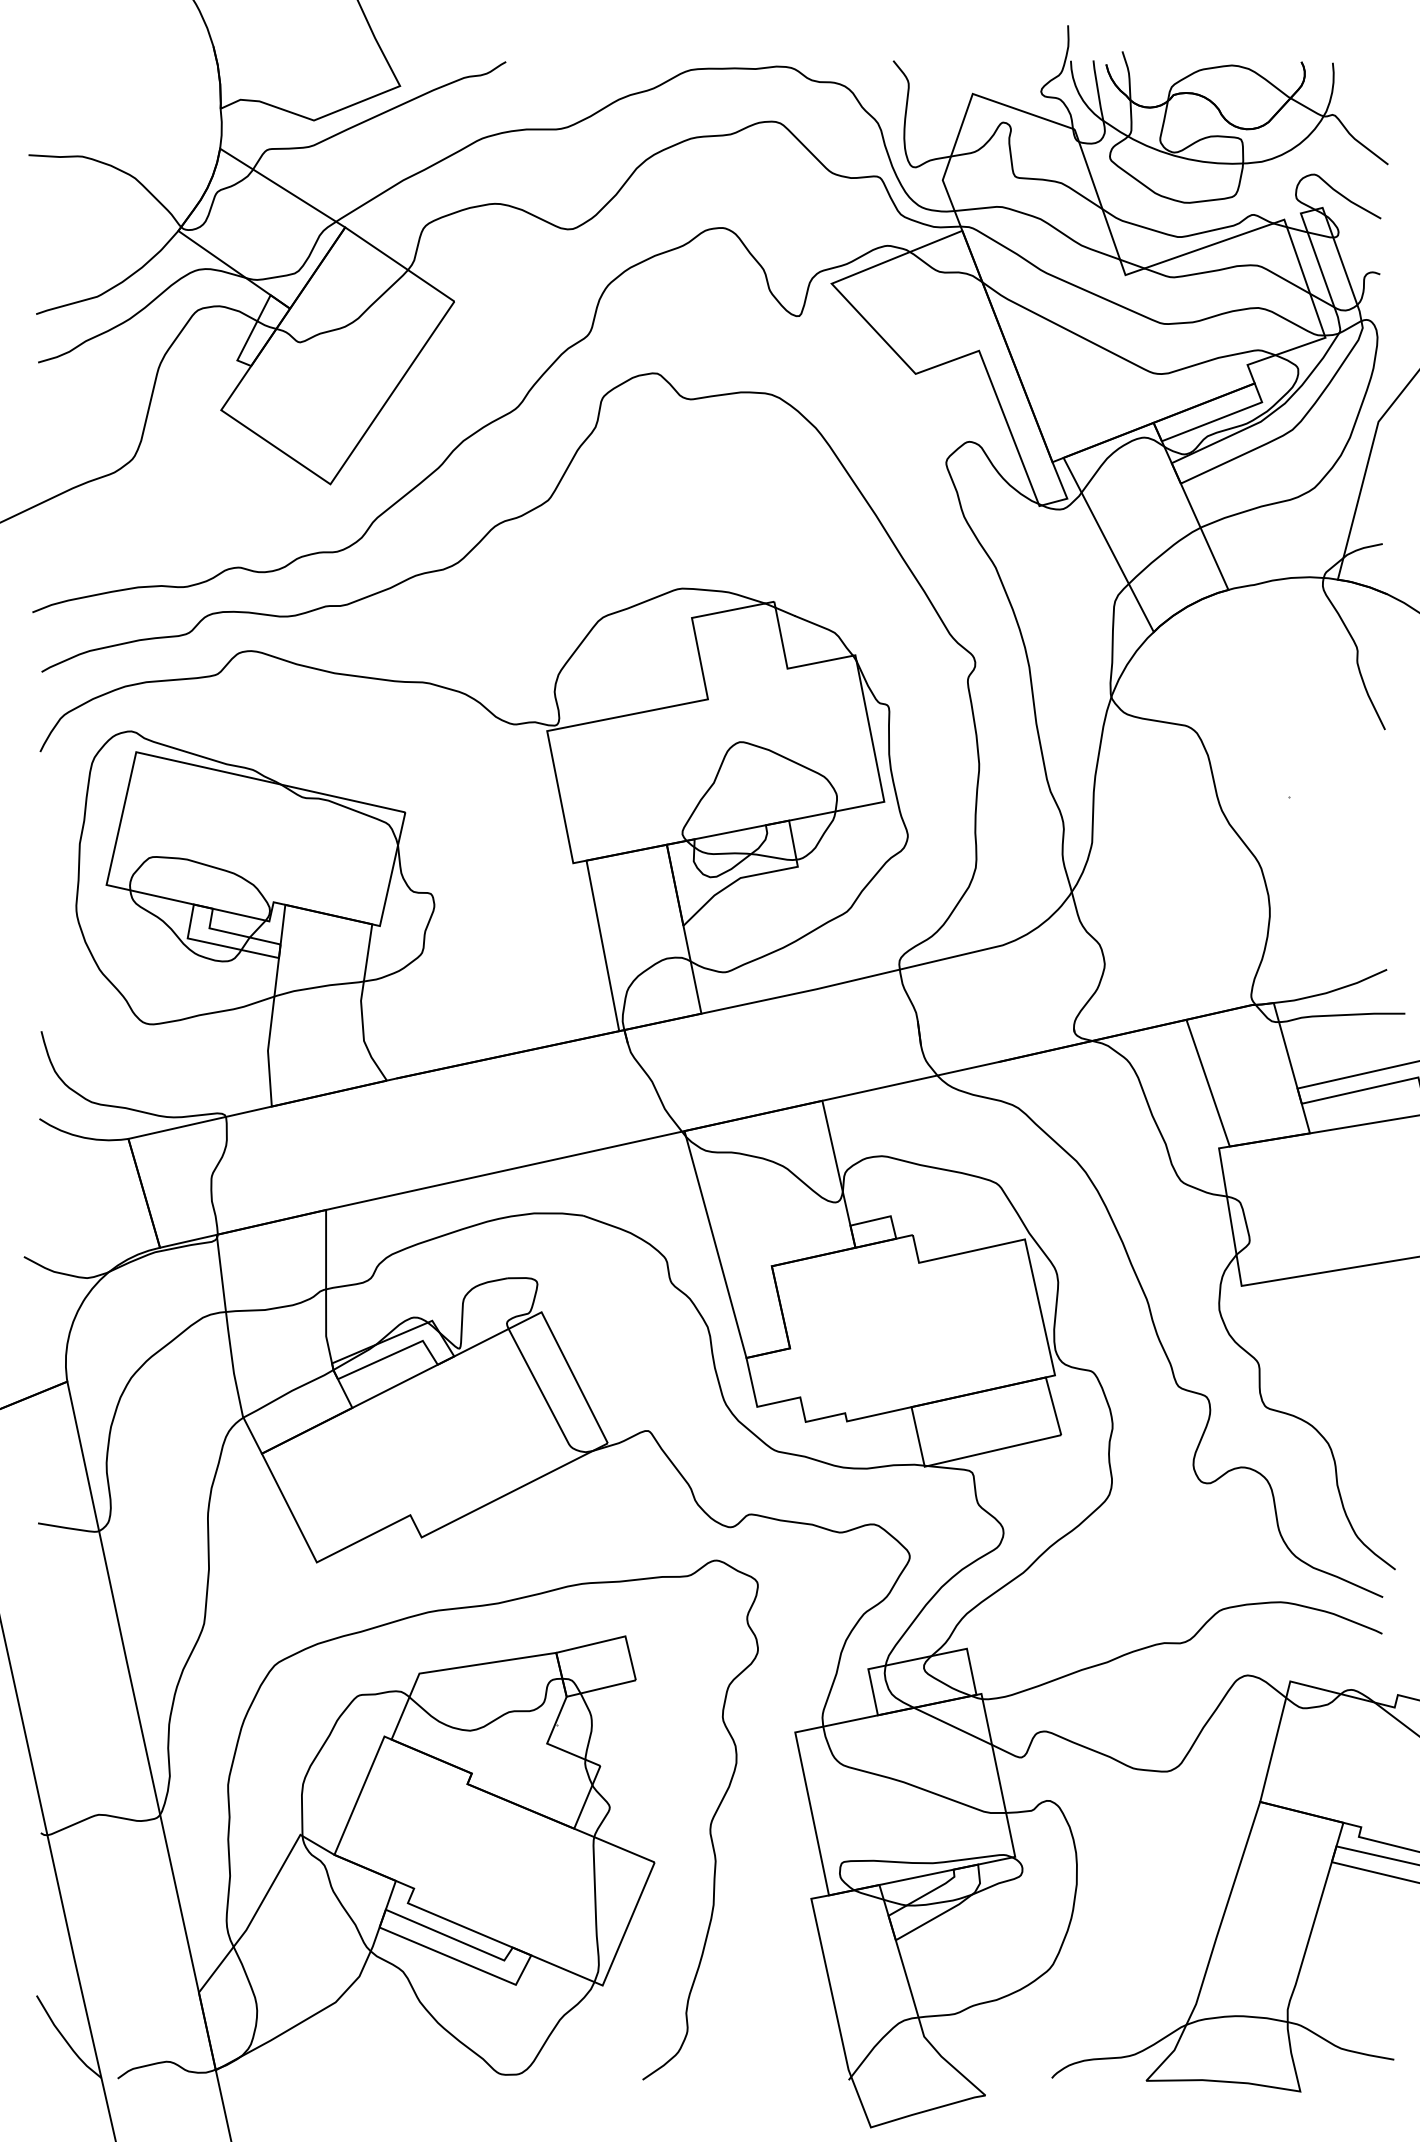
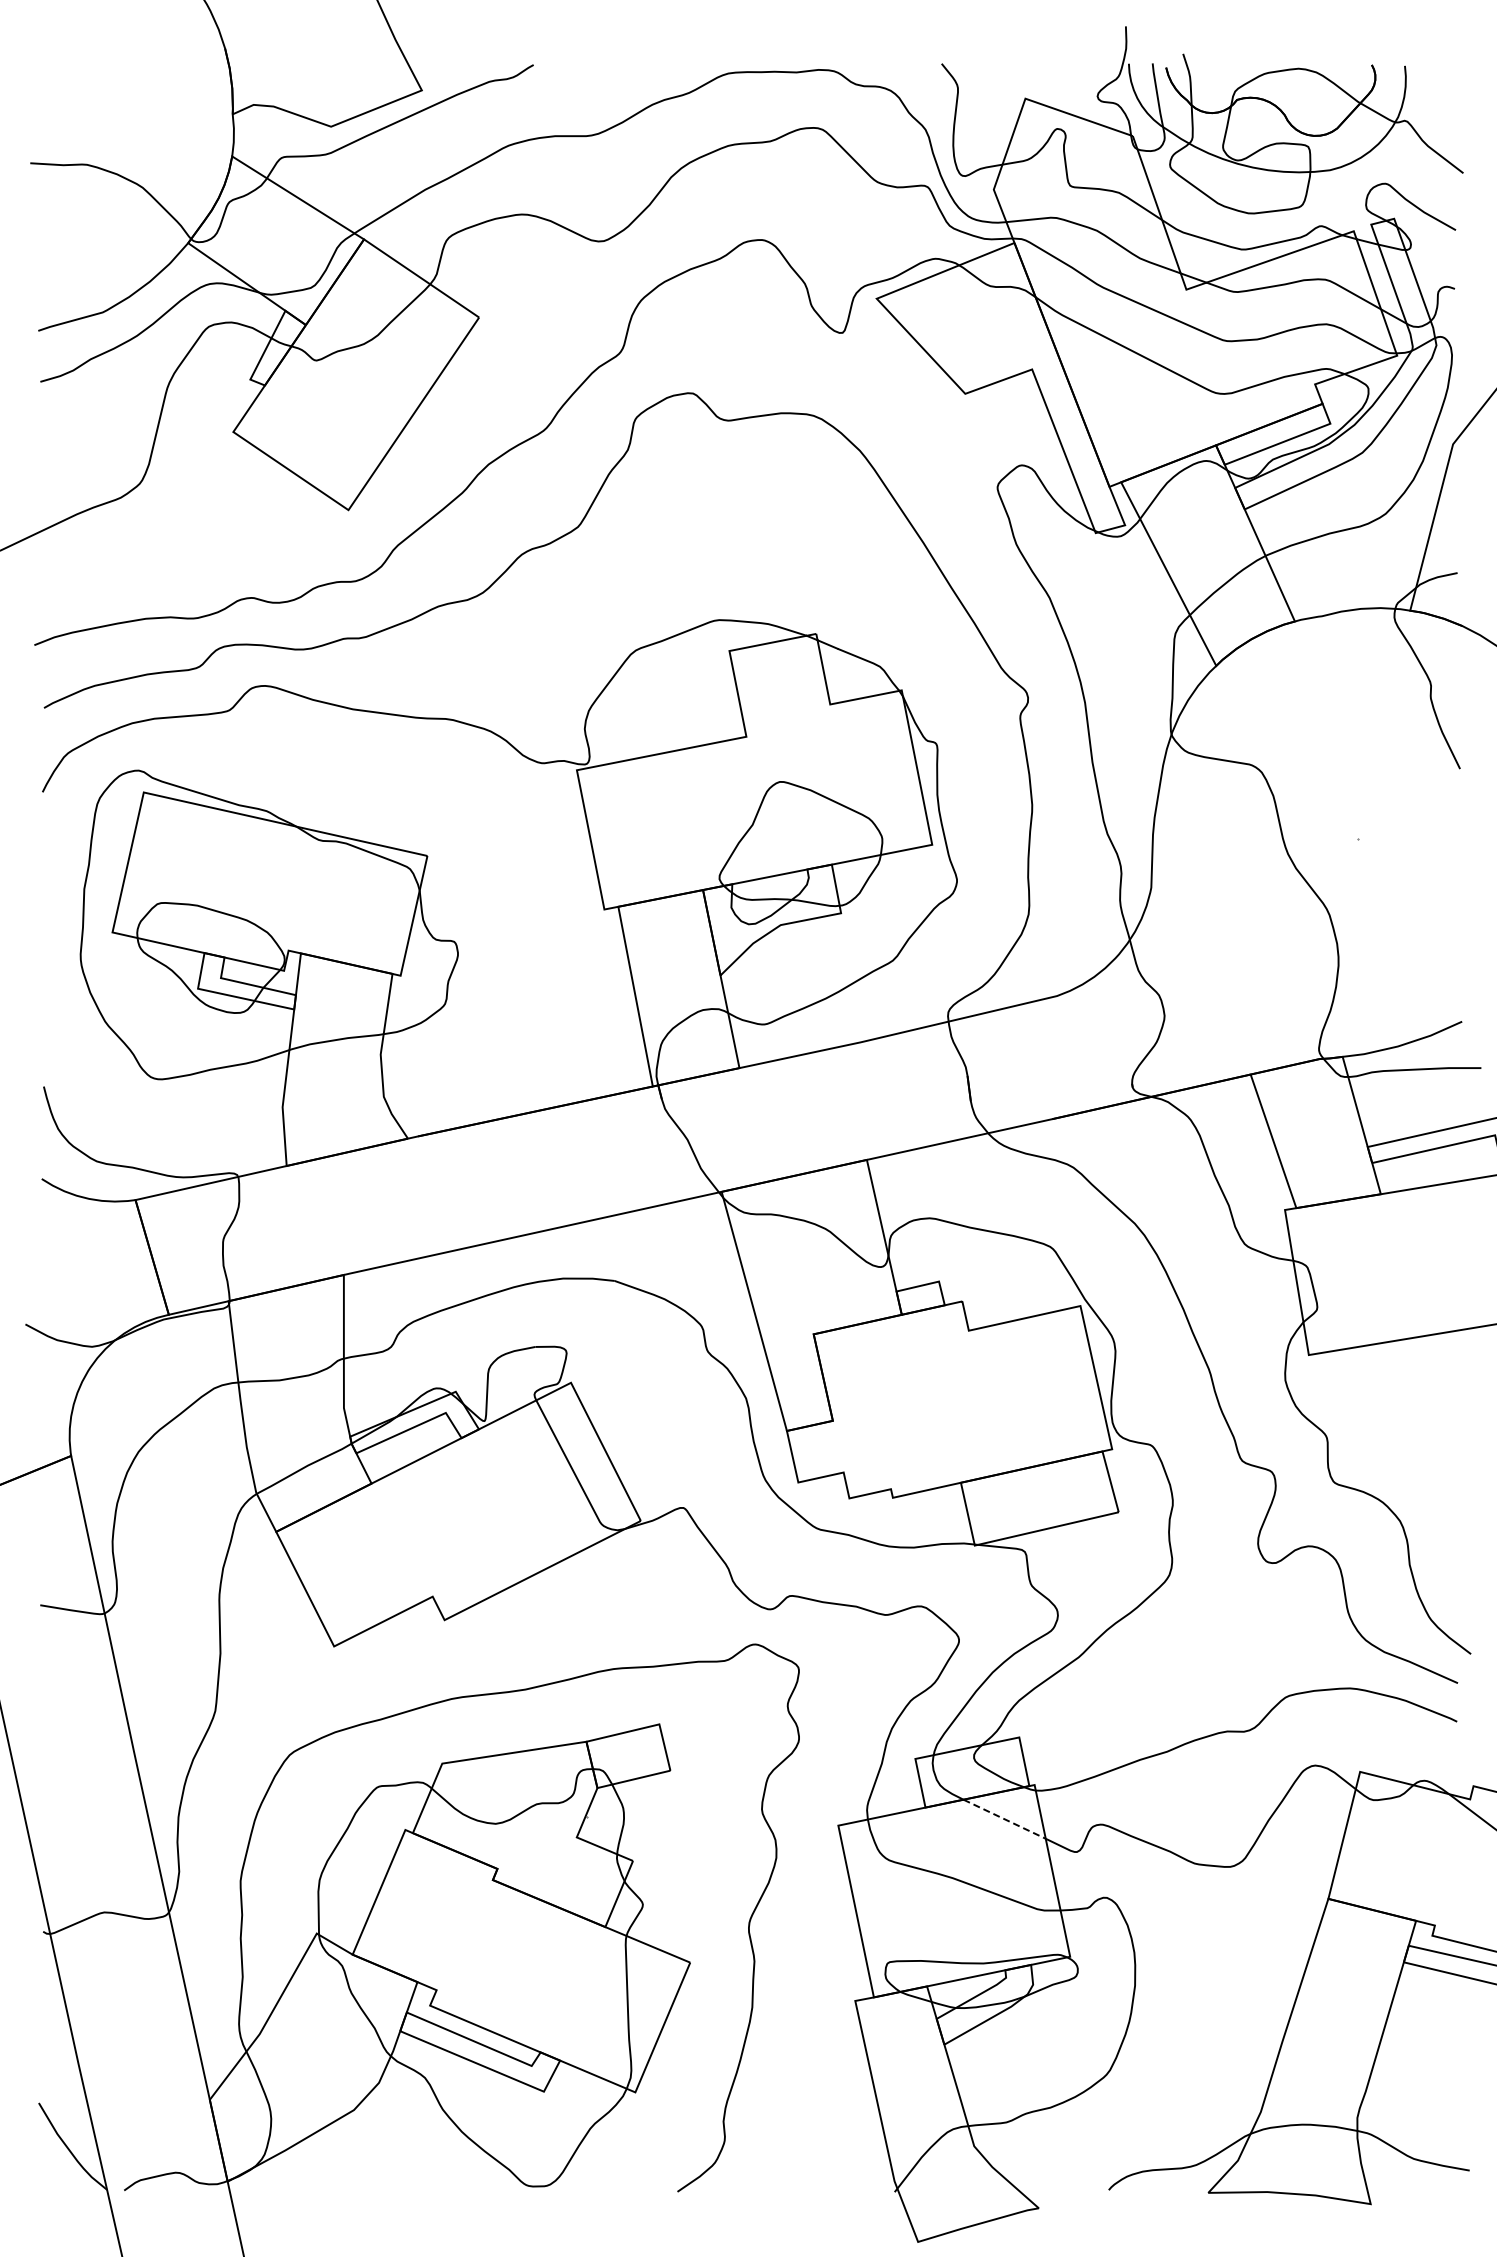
line: (952, 1726) -> (1004, 1819), solid -> dashed

